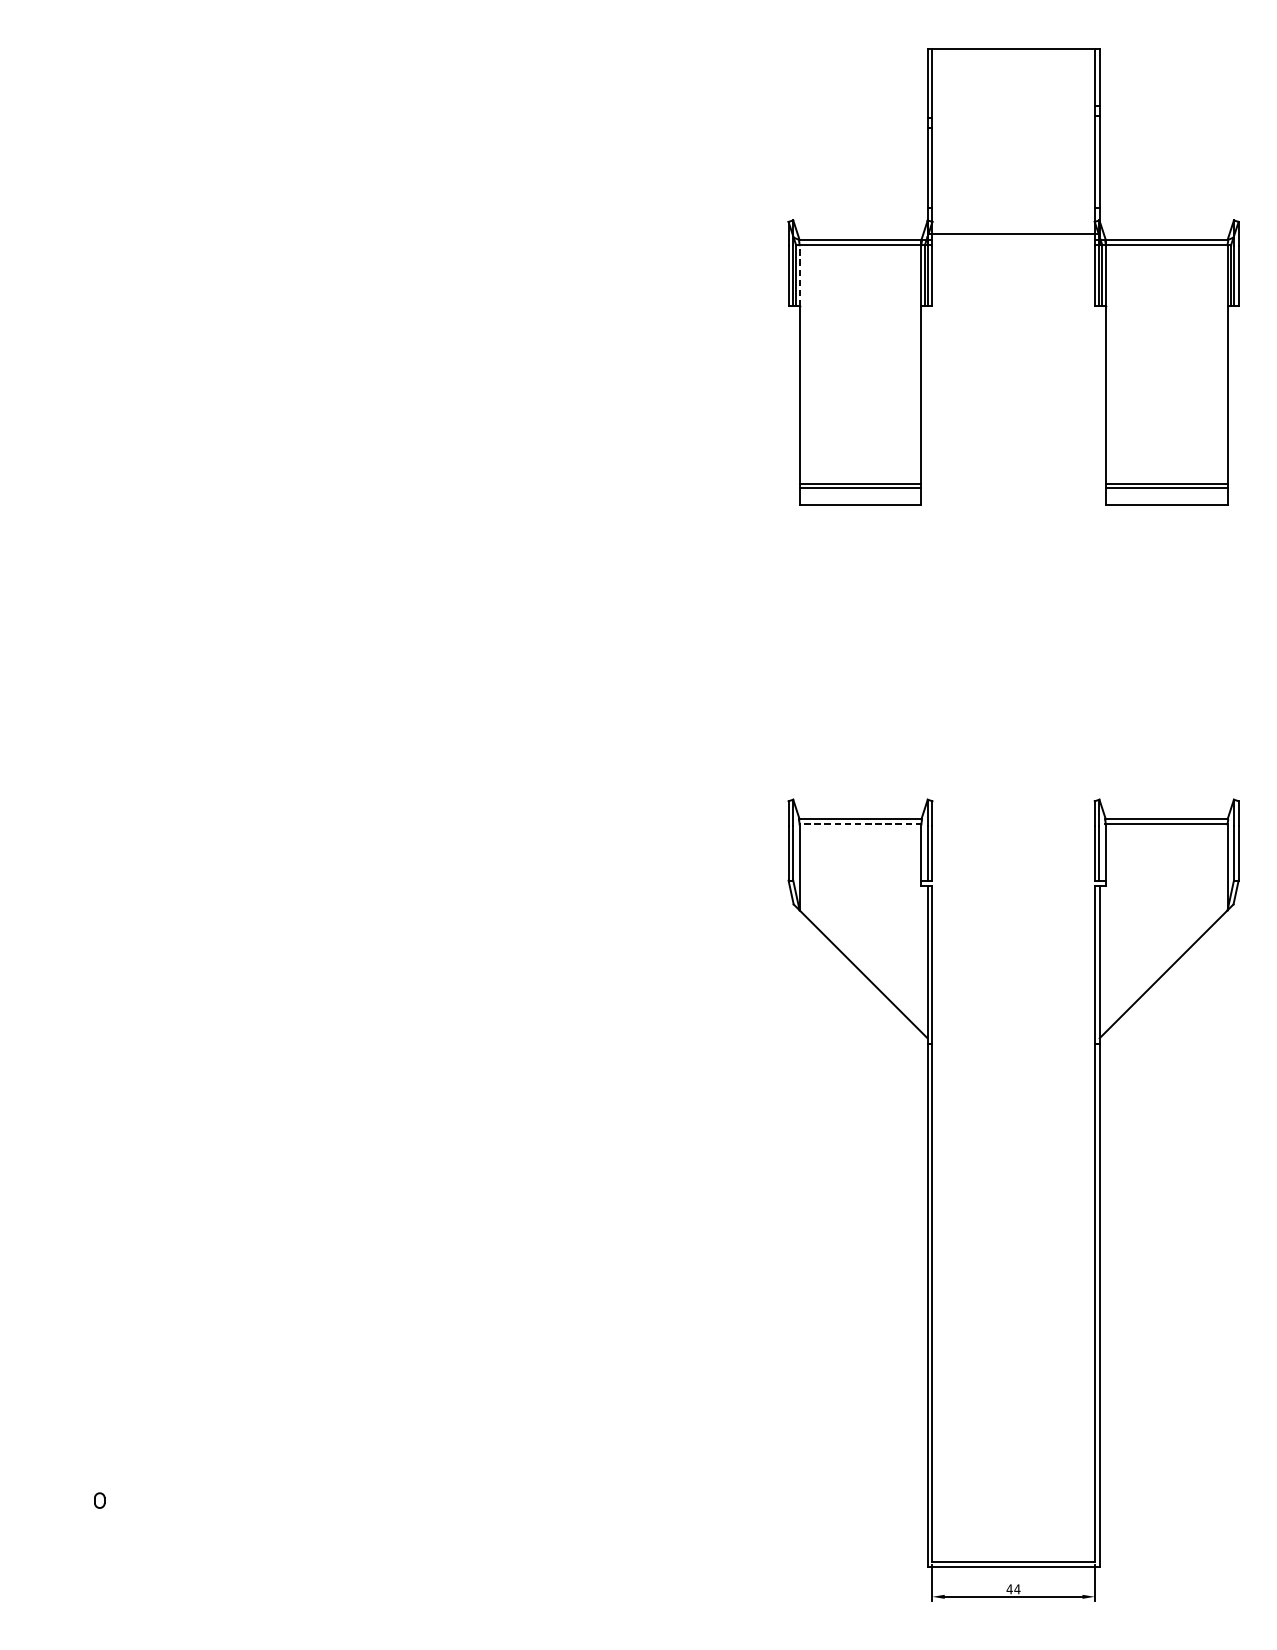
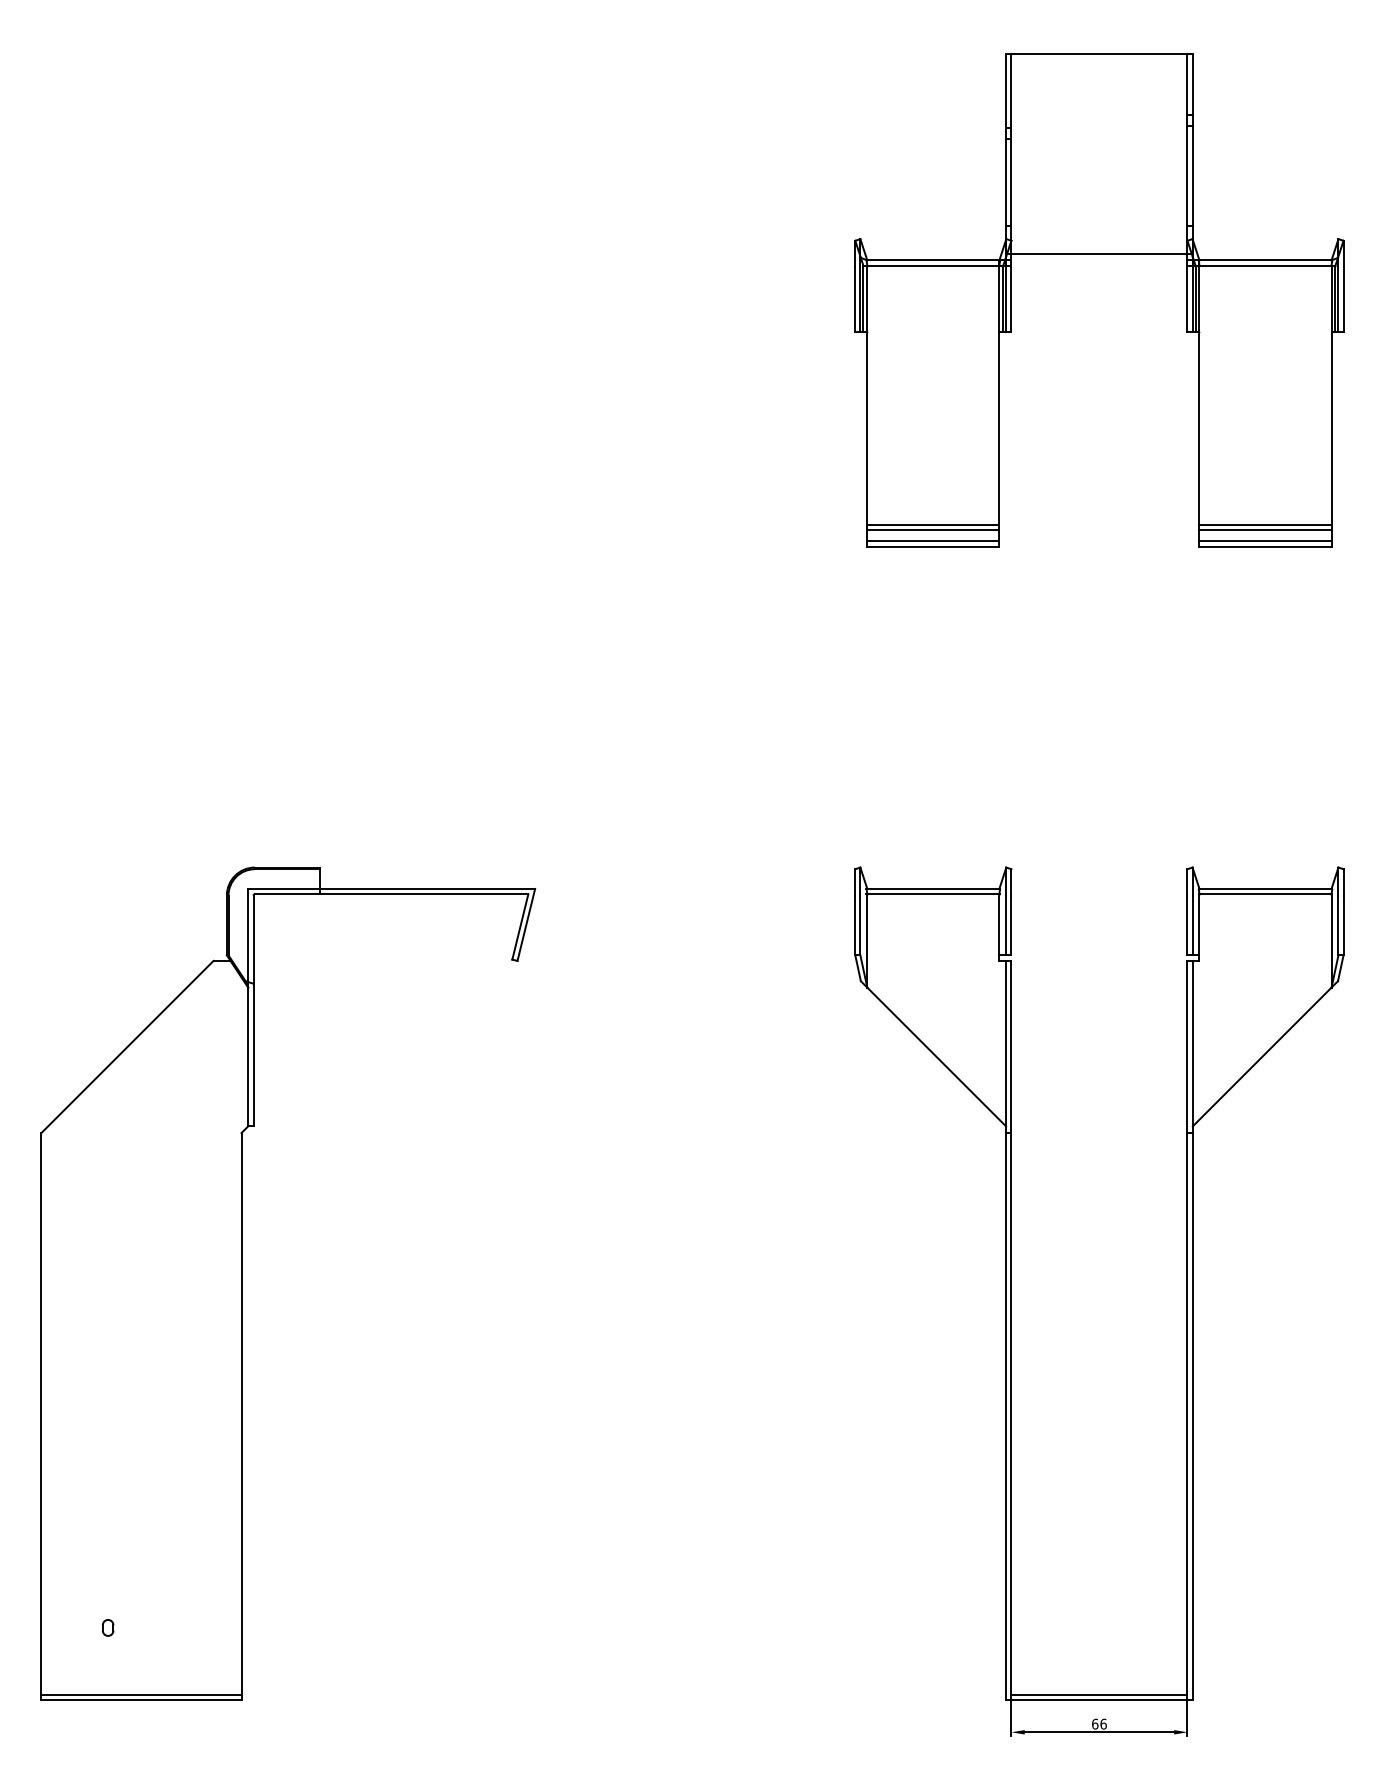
line: (799, 276) -> (867, 299), dashed -> solid
line: (860, 498) -> (933, 540), added
line: (1166, 498) -> (1265, 540), added
line: (860, 824) -> (933, 894), dashed -> solid
part: (223, 1183) -> (242, 1283), added
text: (1012, 1588) -> (1098, 1723), 44 -> 66

